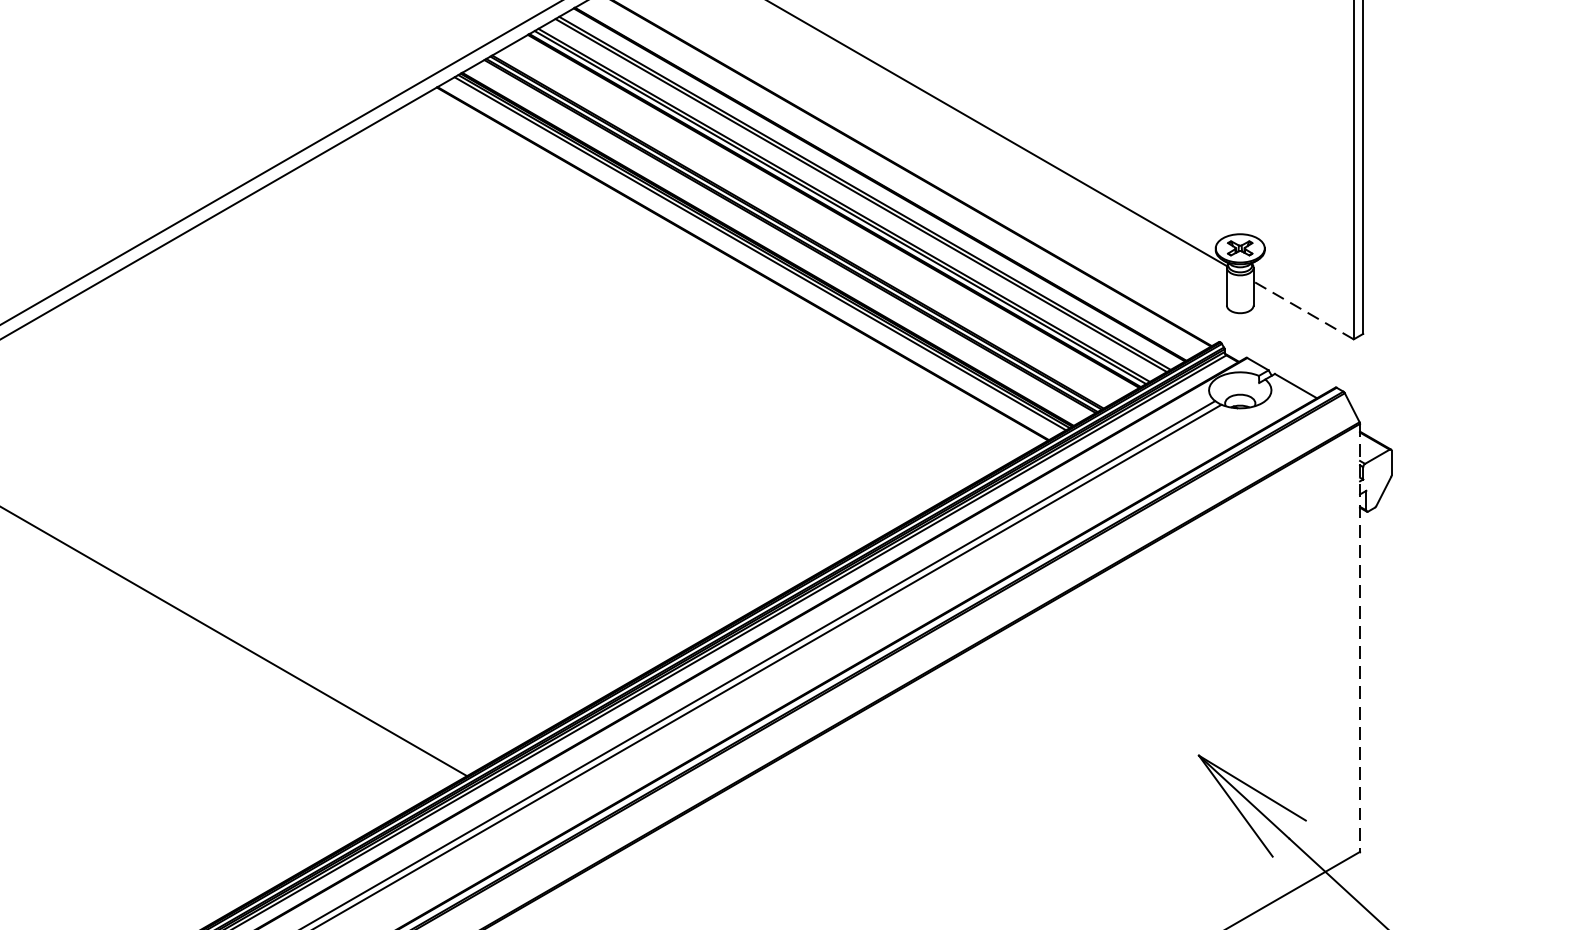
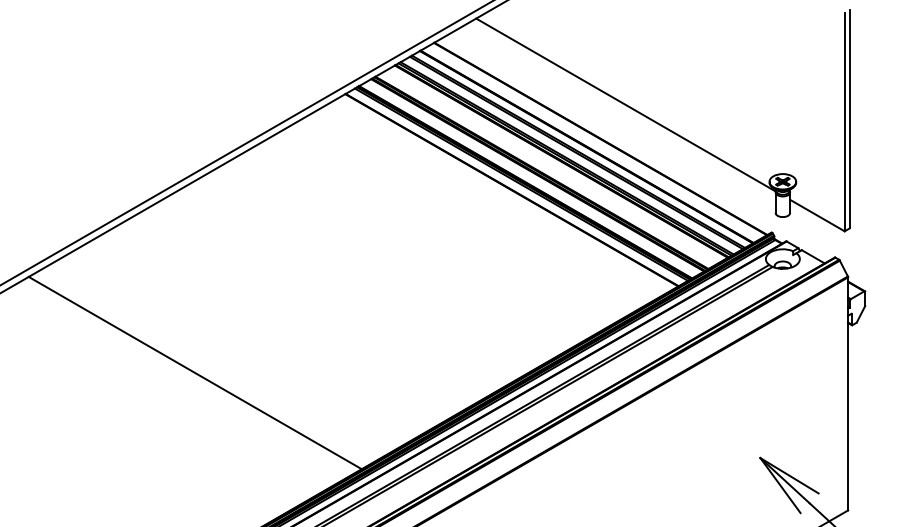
line: (1303, 310) -> (817, 215), dashed -> solid
line: (1360, 637) -> (848, 393), dashed -> solid

